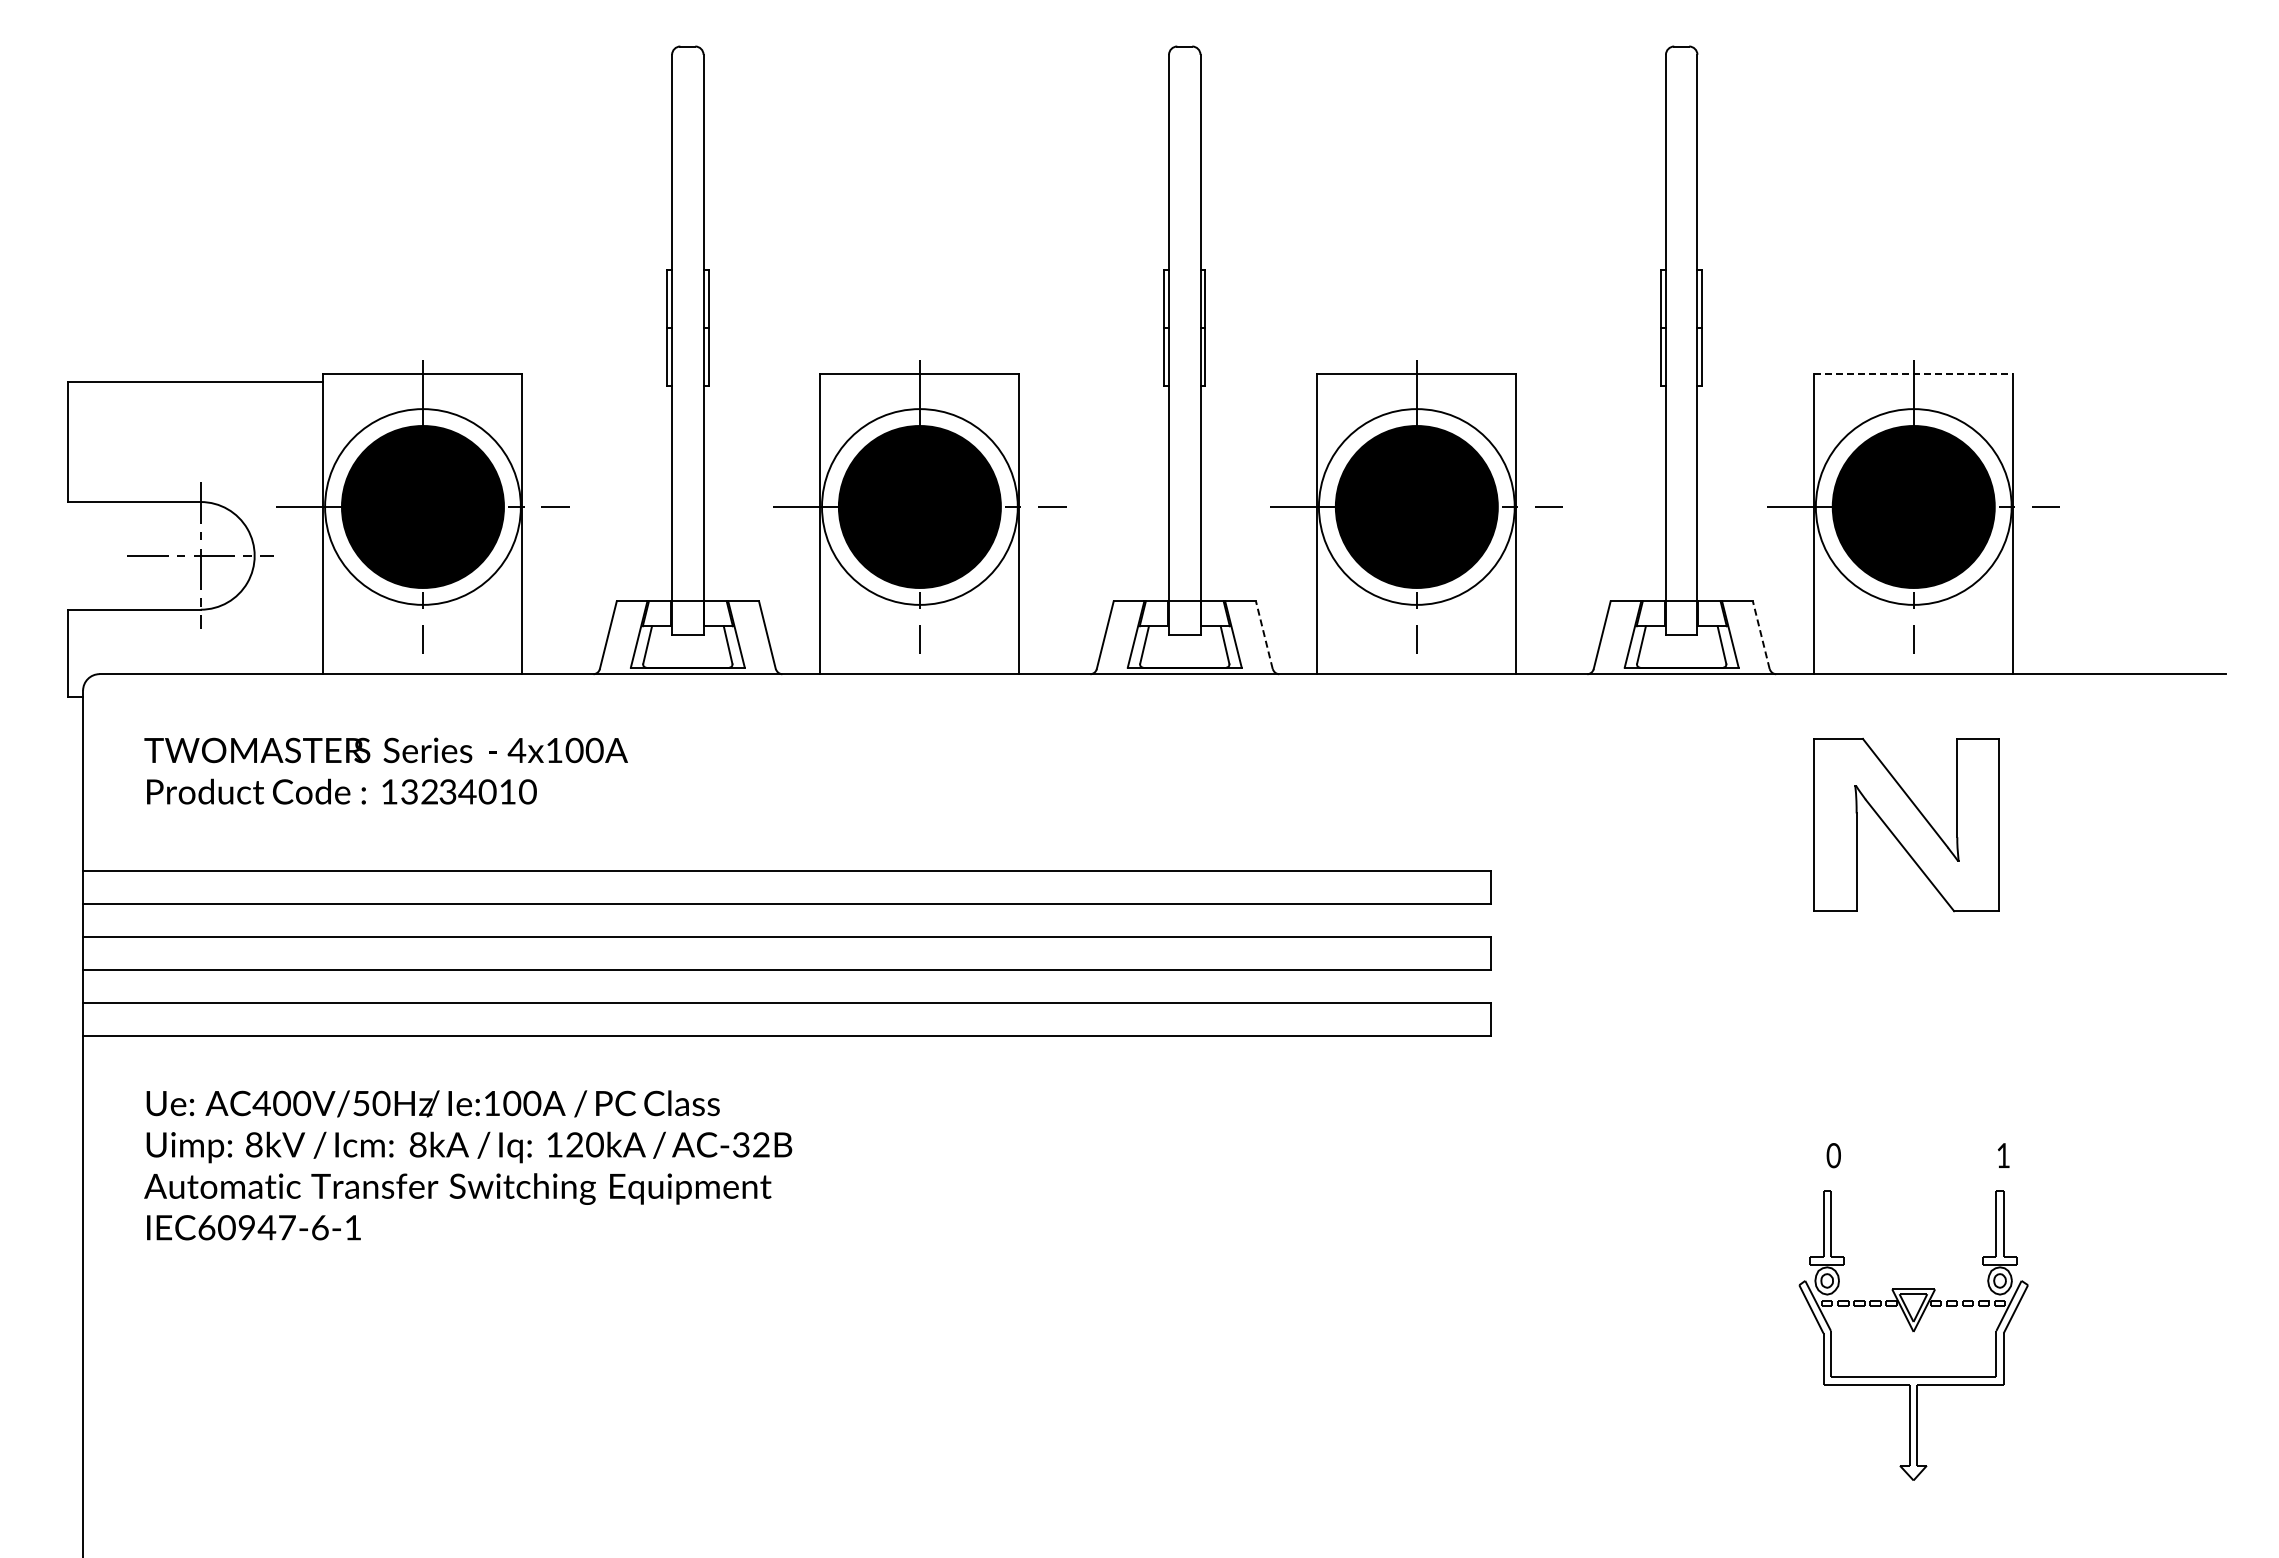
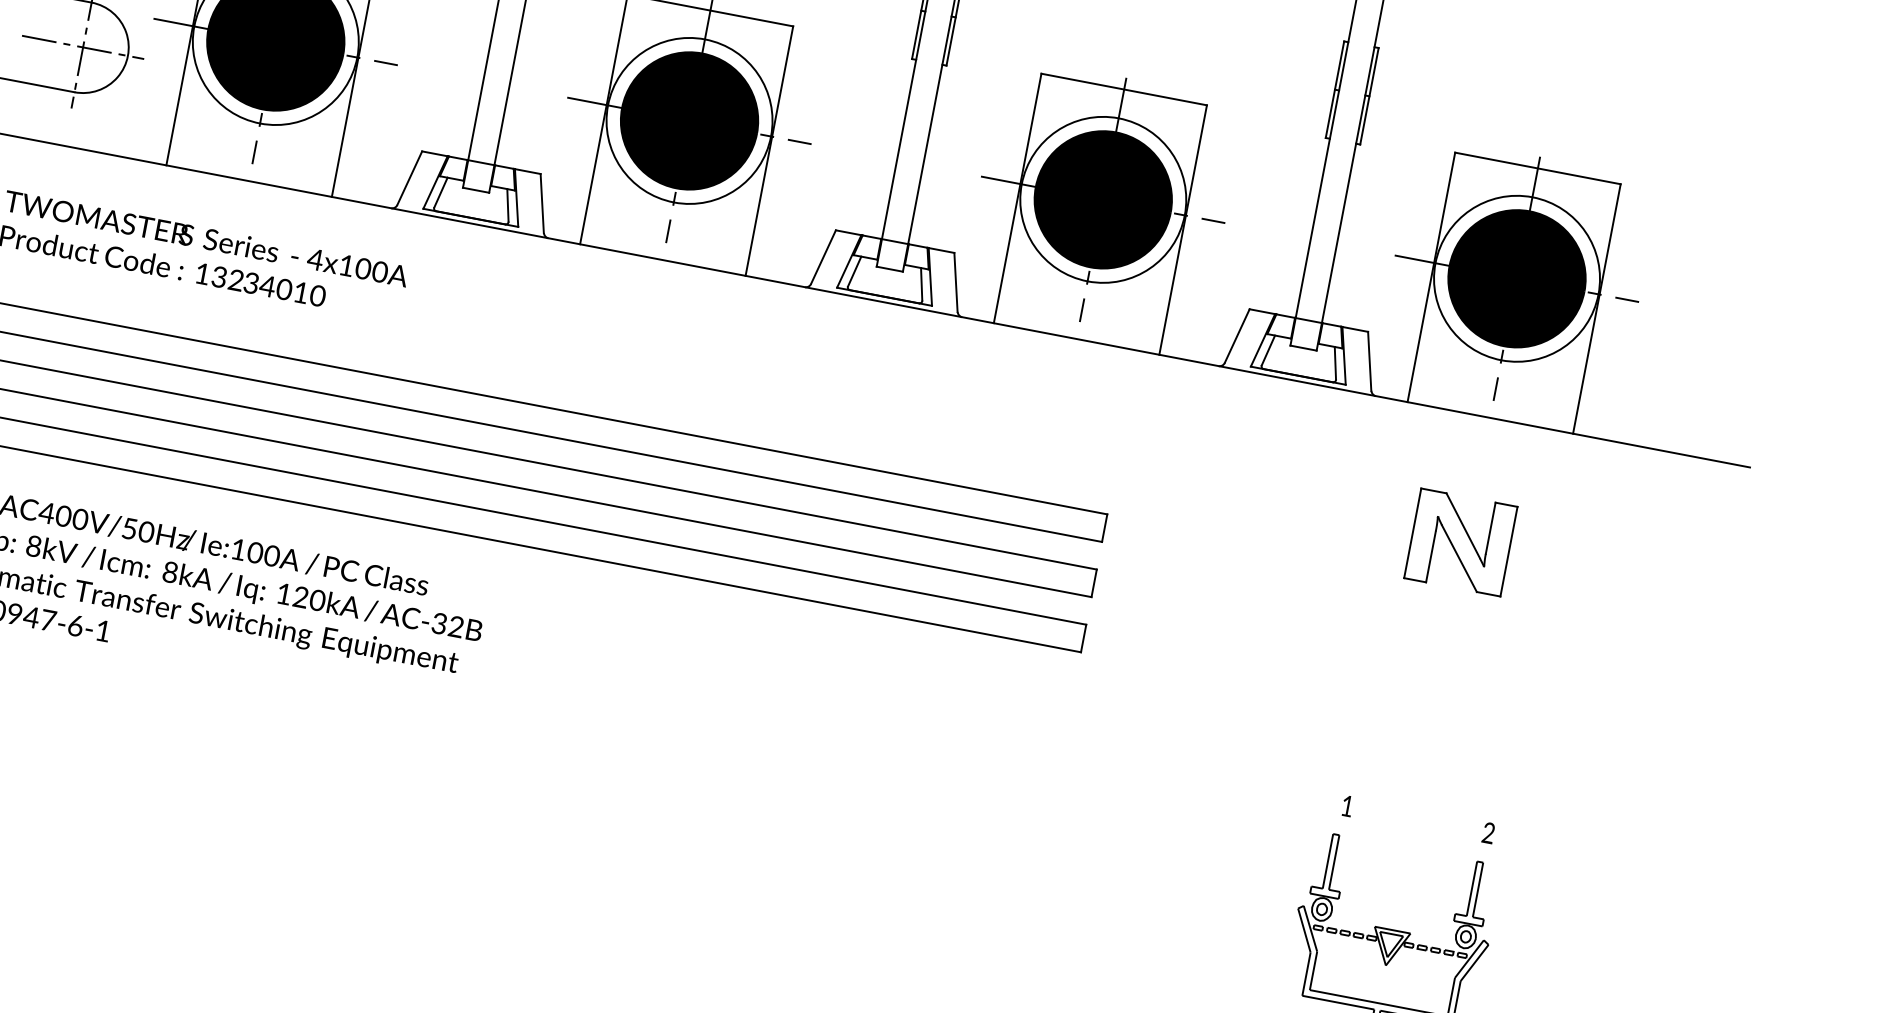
line: (1914, 374) -> (1538, 168), dashed -> solid
line: (1264, 635) -> (956, 282), dashed -> solid
line: (1761, 635) -> (1369, 361), dashed -> solid
part: (1906, 824) -> (1460, 541), size x0.62
text: (1833, 1155) -> (1347, 805), 0 -> 1
text: (2002, 1155) -> (1487, 832), 1 -> 2

